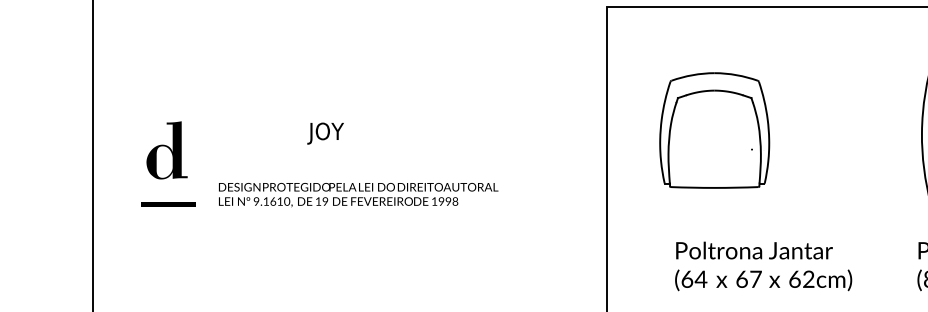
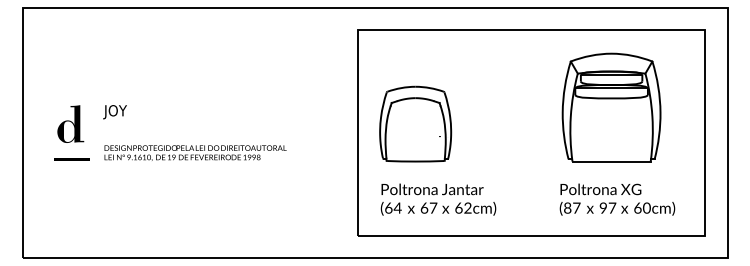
part: (714, 129) -> (415, 123), moved
text: (324, 134) -> (114, 112), moved
text: (763, 266) -> (438, 199), moved

